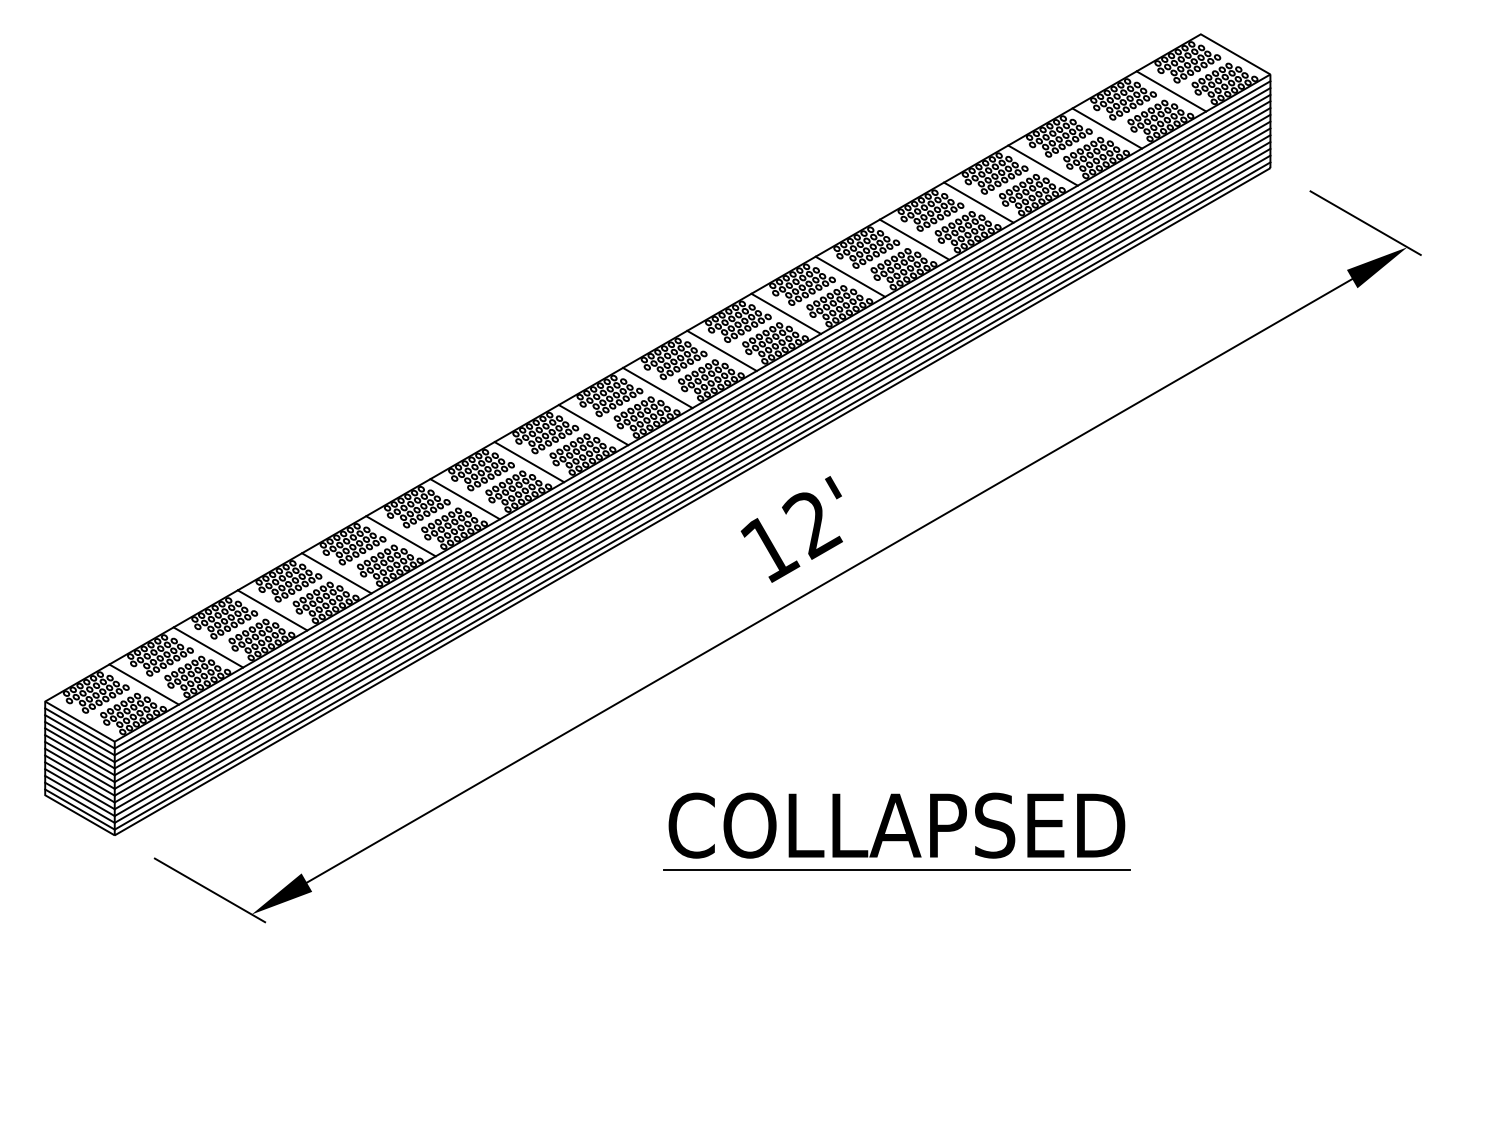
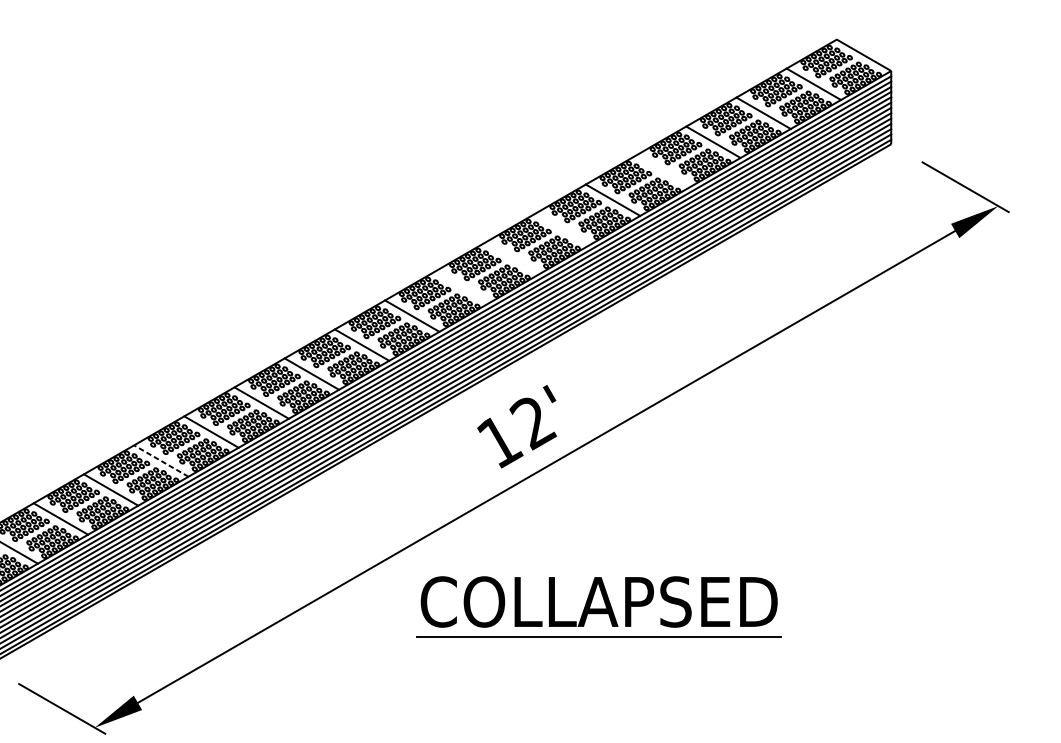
line: (978, 202) -> (663, 171), removed
line: (850, 276) -> (562, 228), removed
line: (785, 313) -> (512, 257), removed
line: (721, 350) -> (462, 286), removed
line: (336, 573) -> (161, 461), solid -> dashed
part: (896, 831) -> (598, 606), moved

